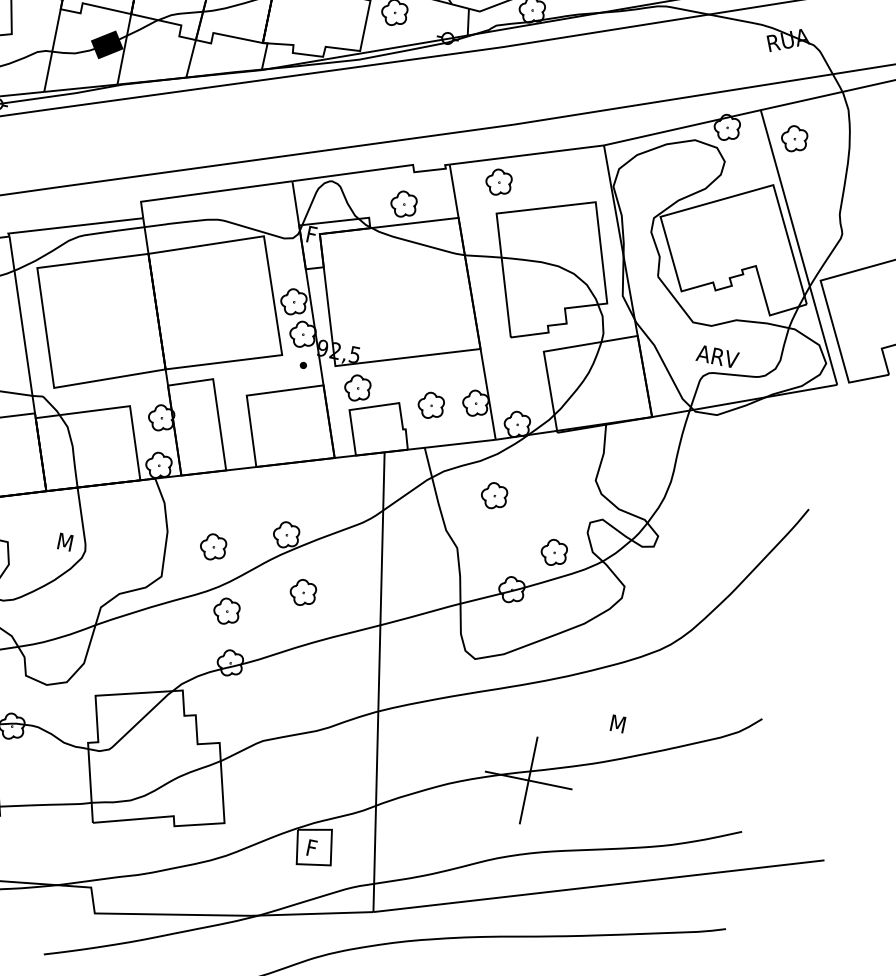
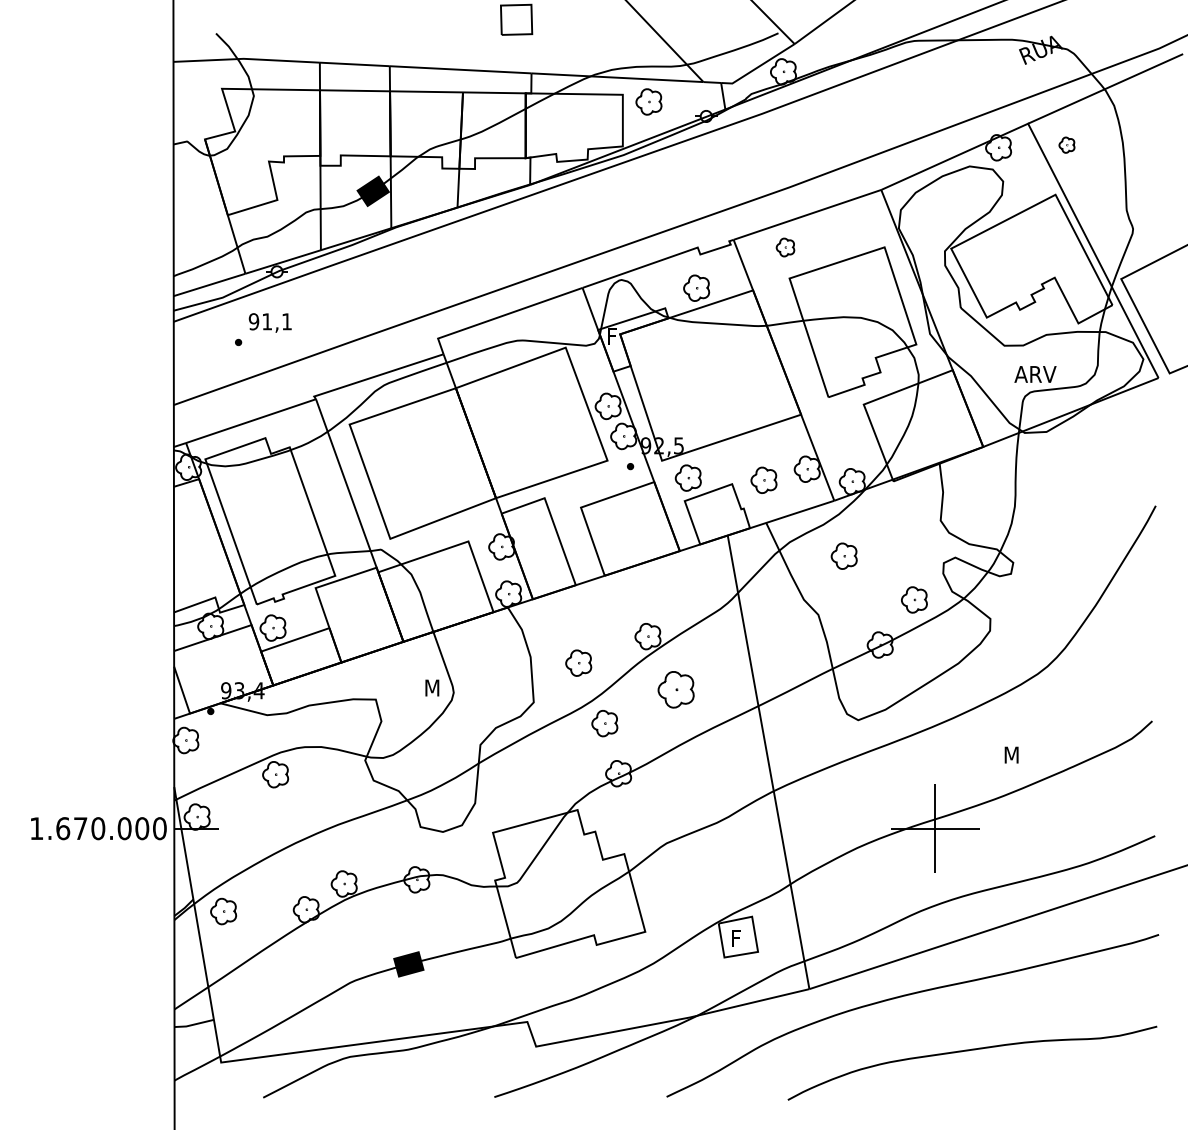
part: (794, 138) -> (1066, 144), size x0.6
part: (498, 182) -> (785, 247), size x0.7
part: (302, 592) -> (675, 689), size x1.4

